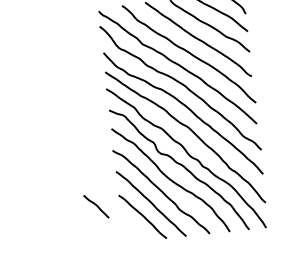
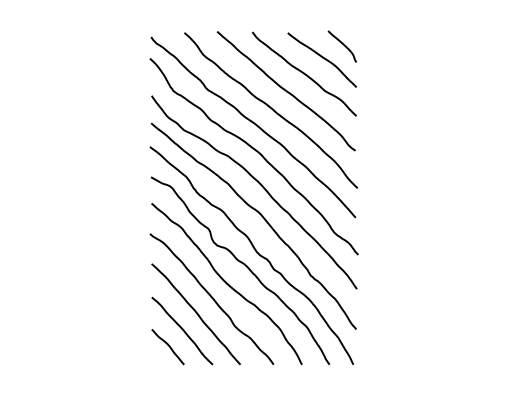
curve: (96, 206) -> (168, 346), moved

